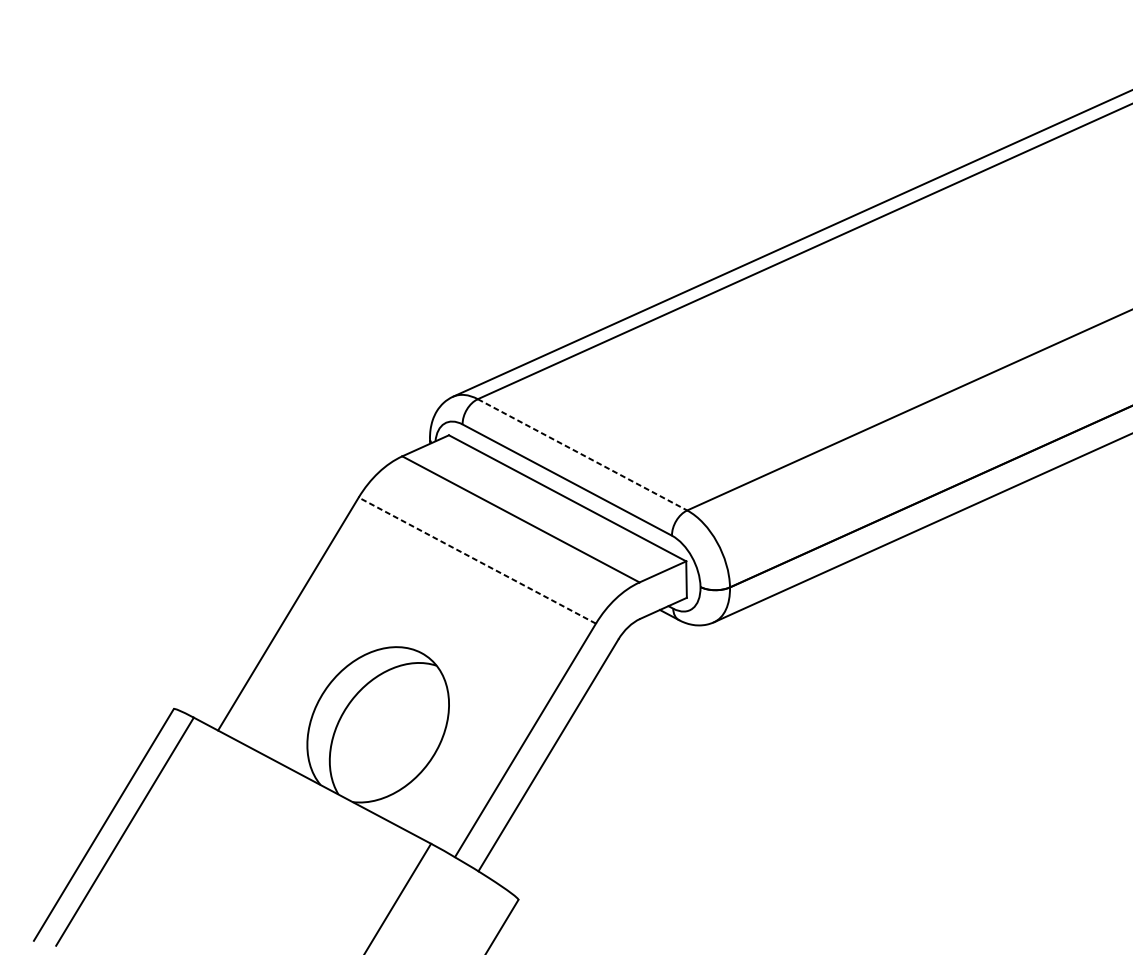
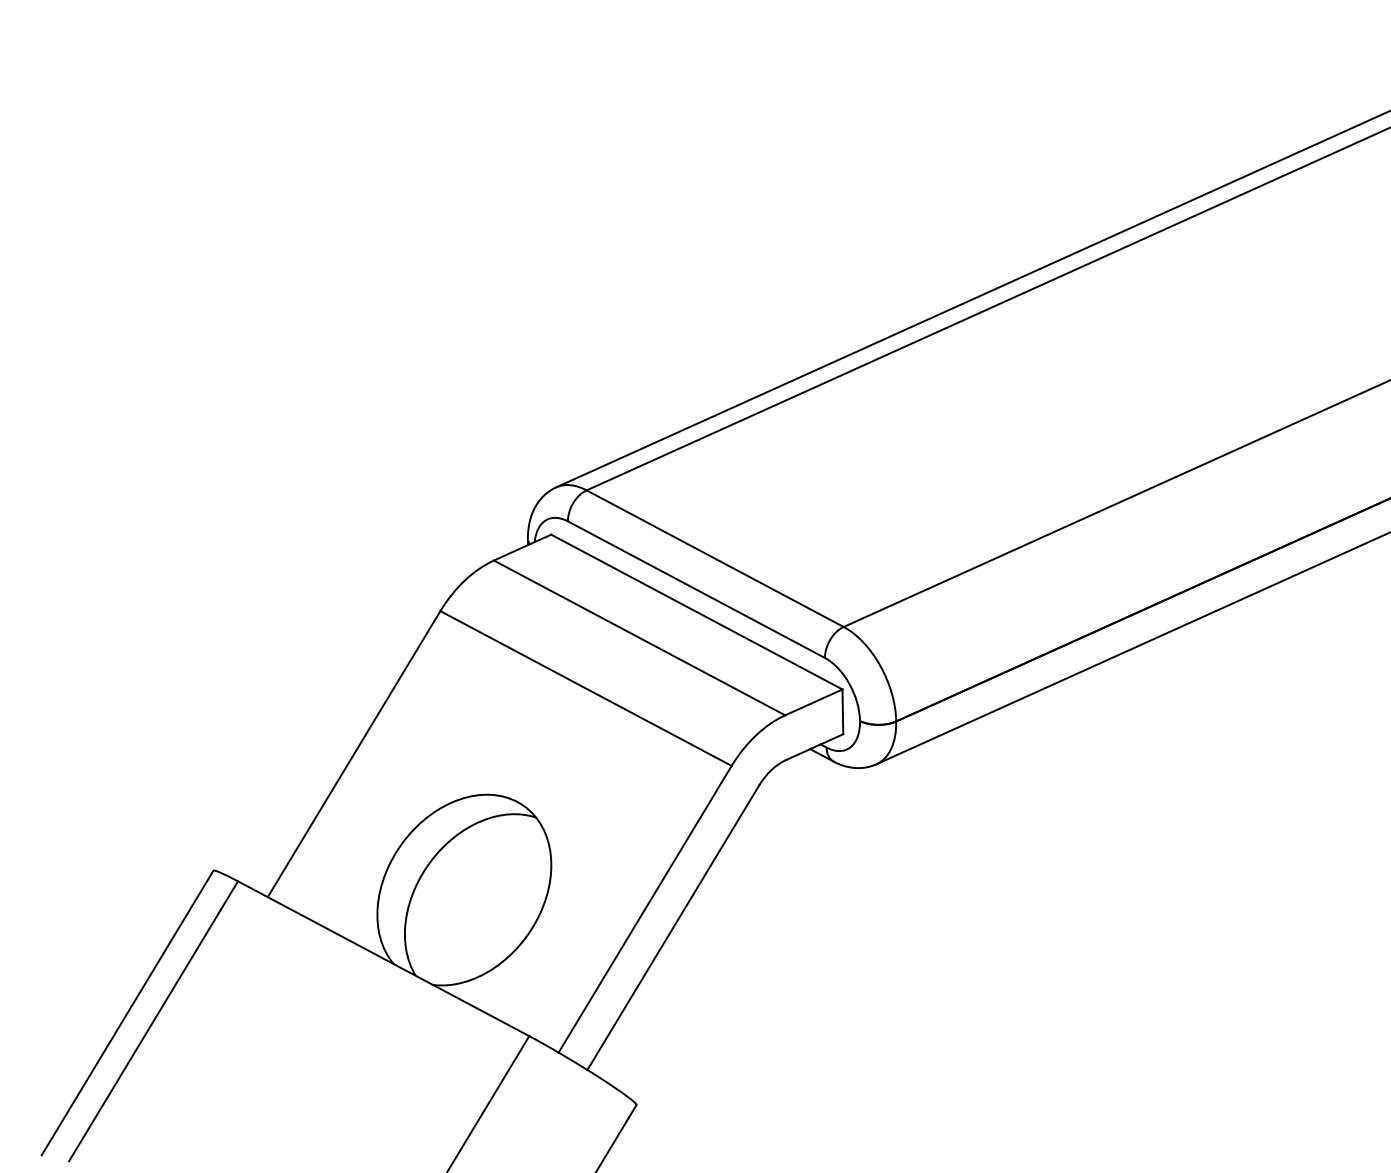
line: (582, 454) -> (715, 558), dashed -> solid
line: (477, 560) -> (586, 688), dashed -> solid

